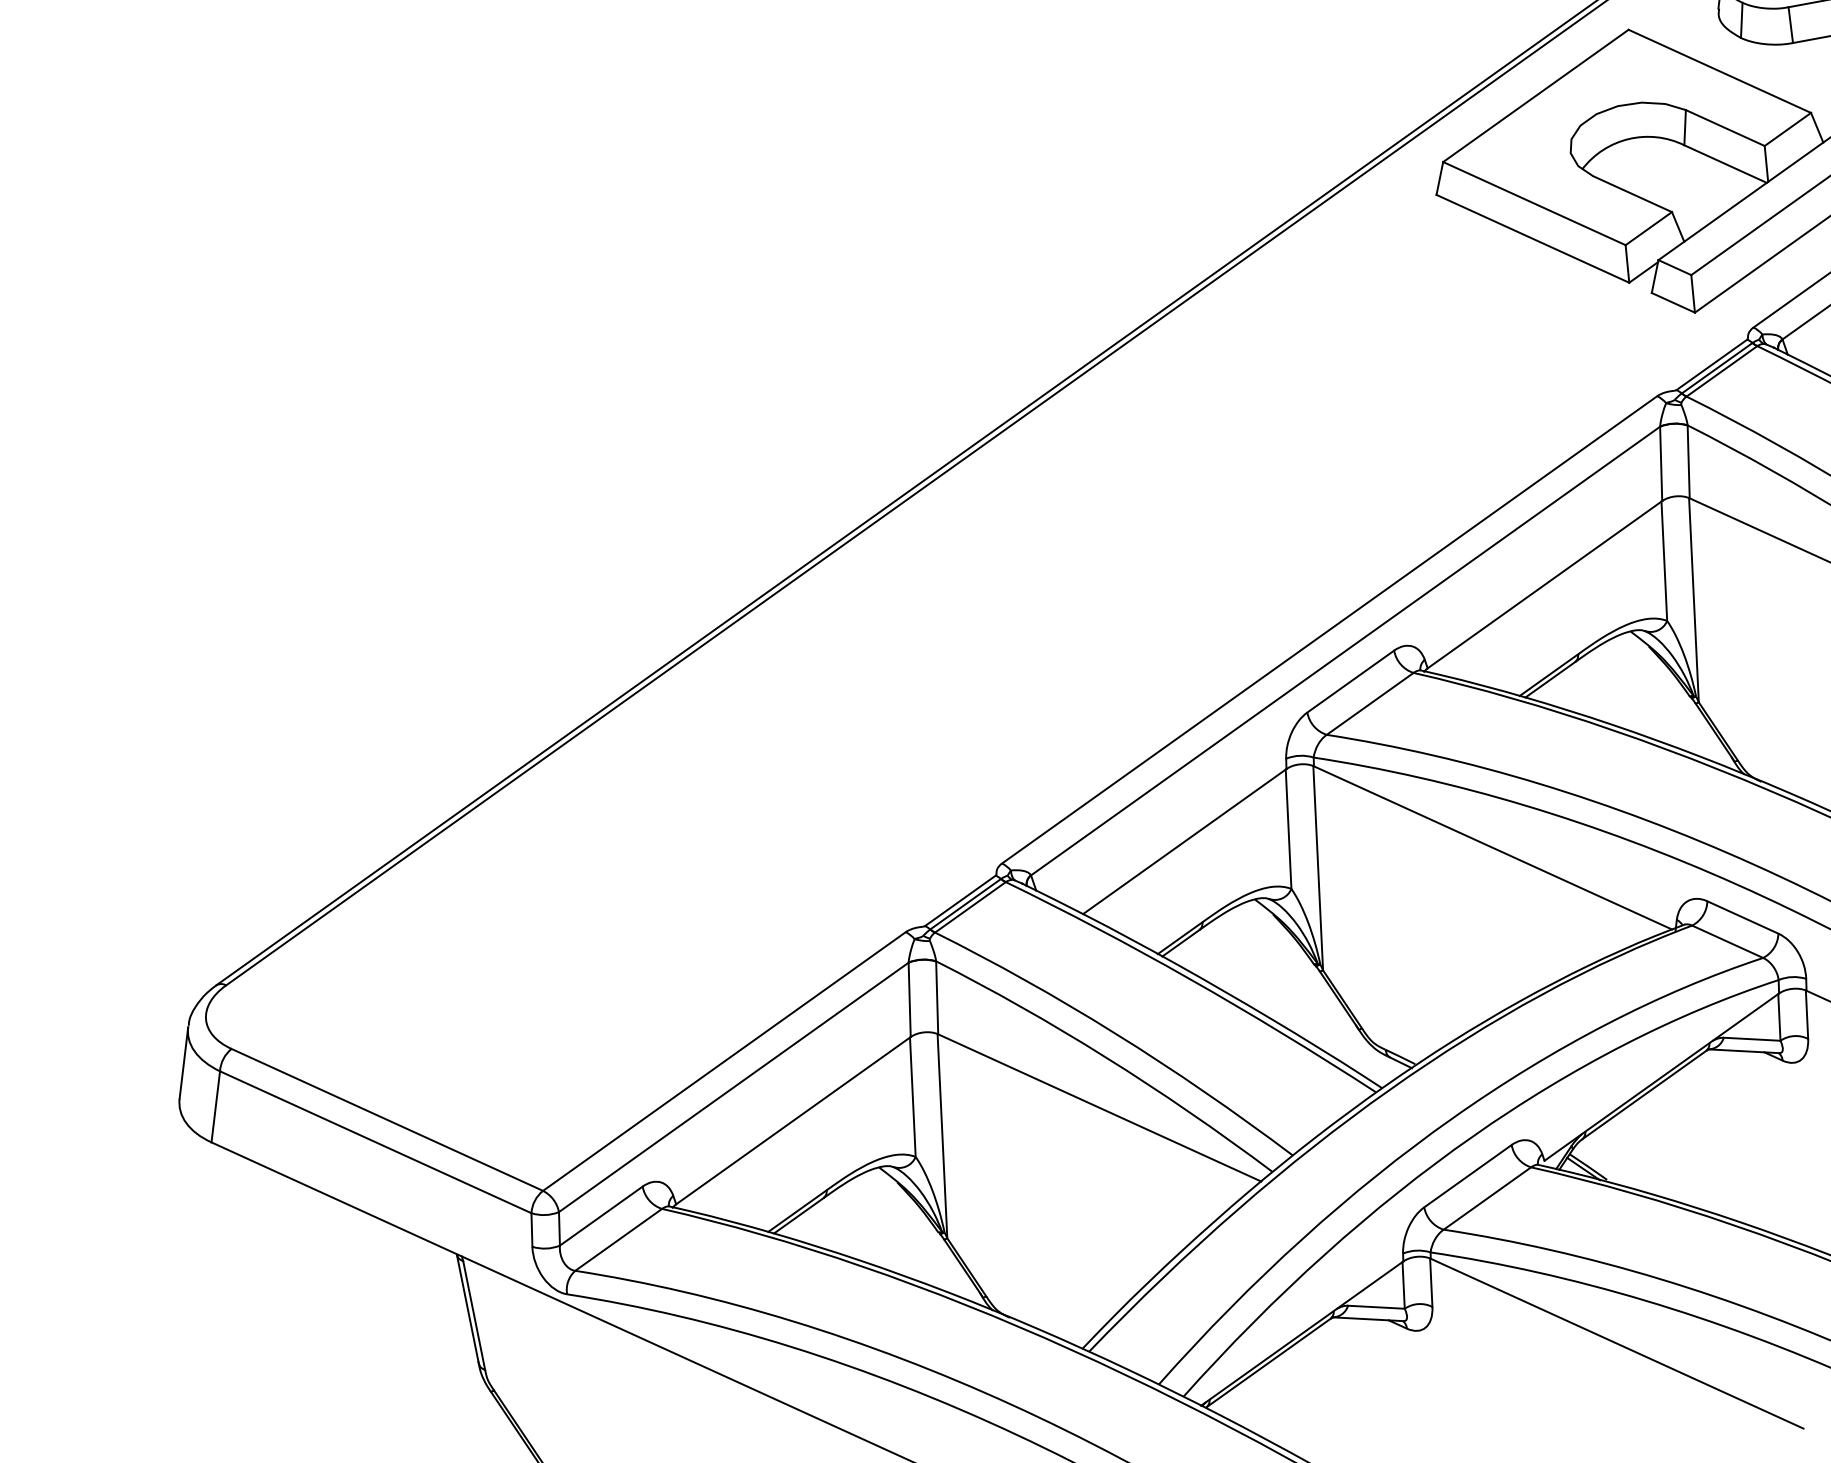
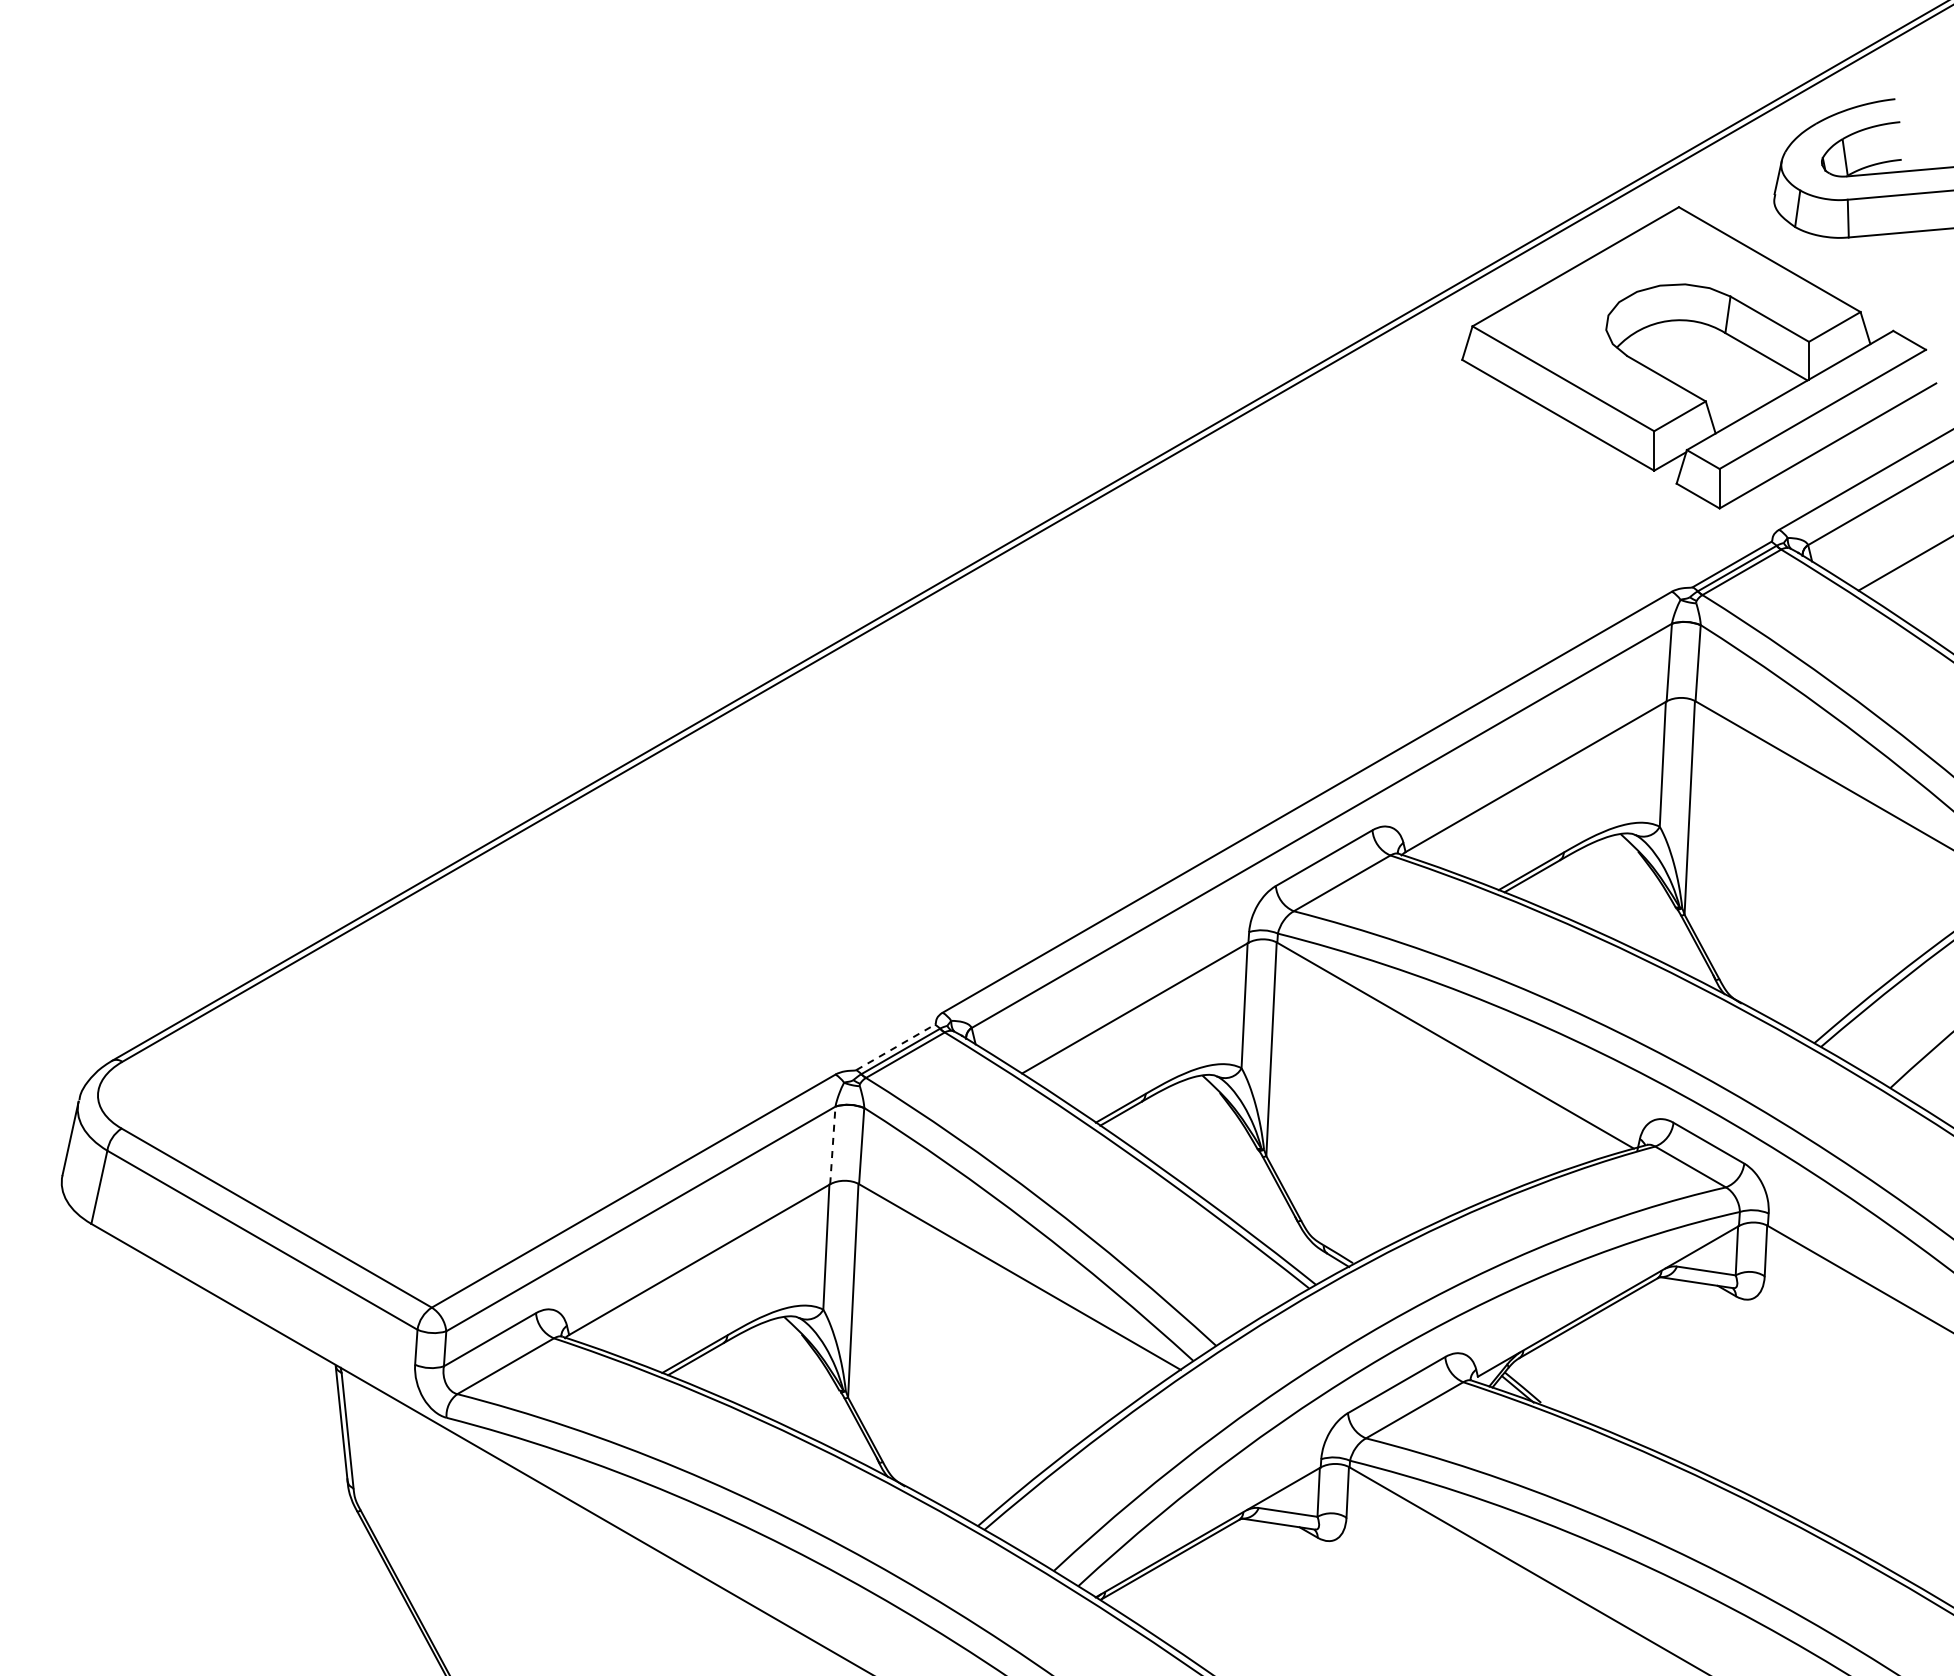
line: (961, 900) -> (896, 1047), solid -> dashed
line: (909, 999) -> (832, 1145), solid -> dashed

